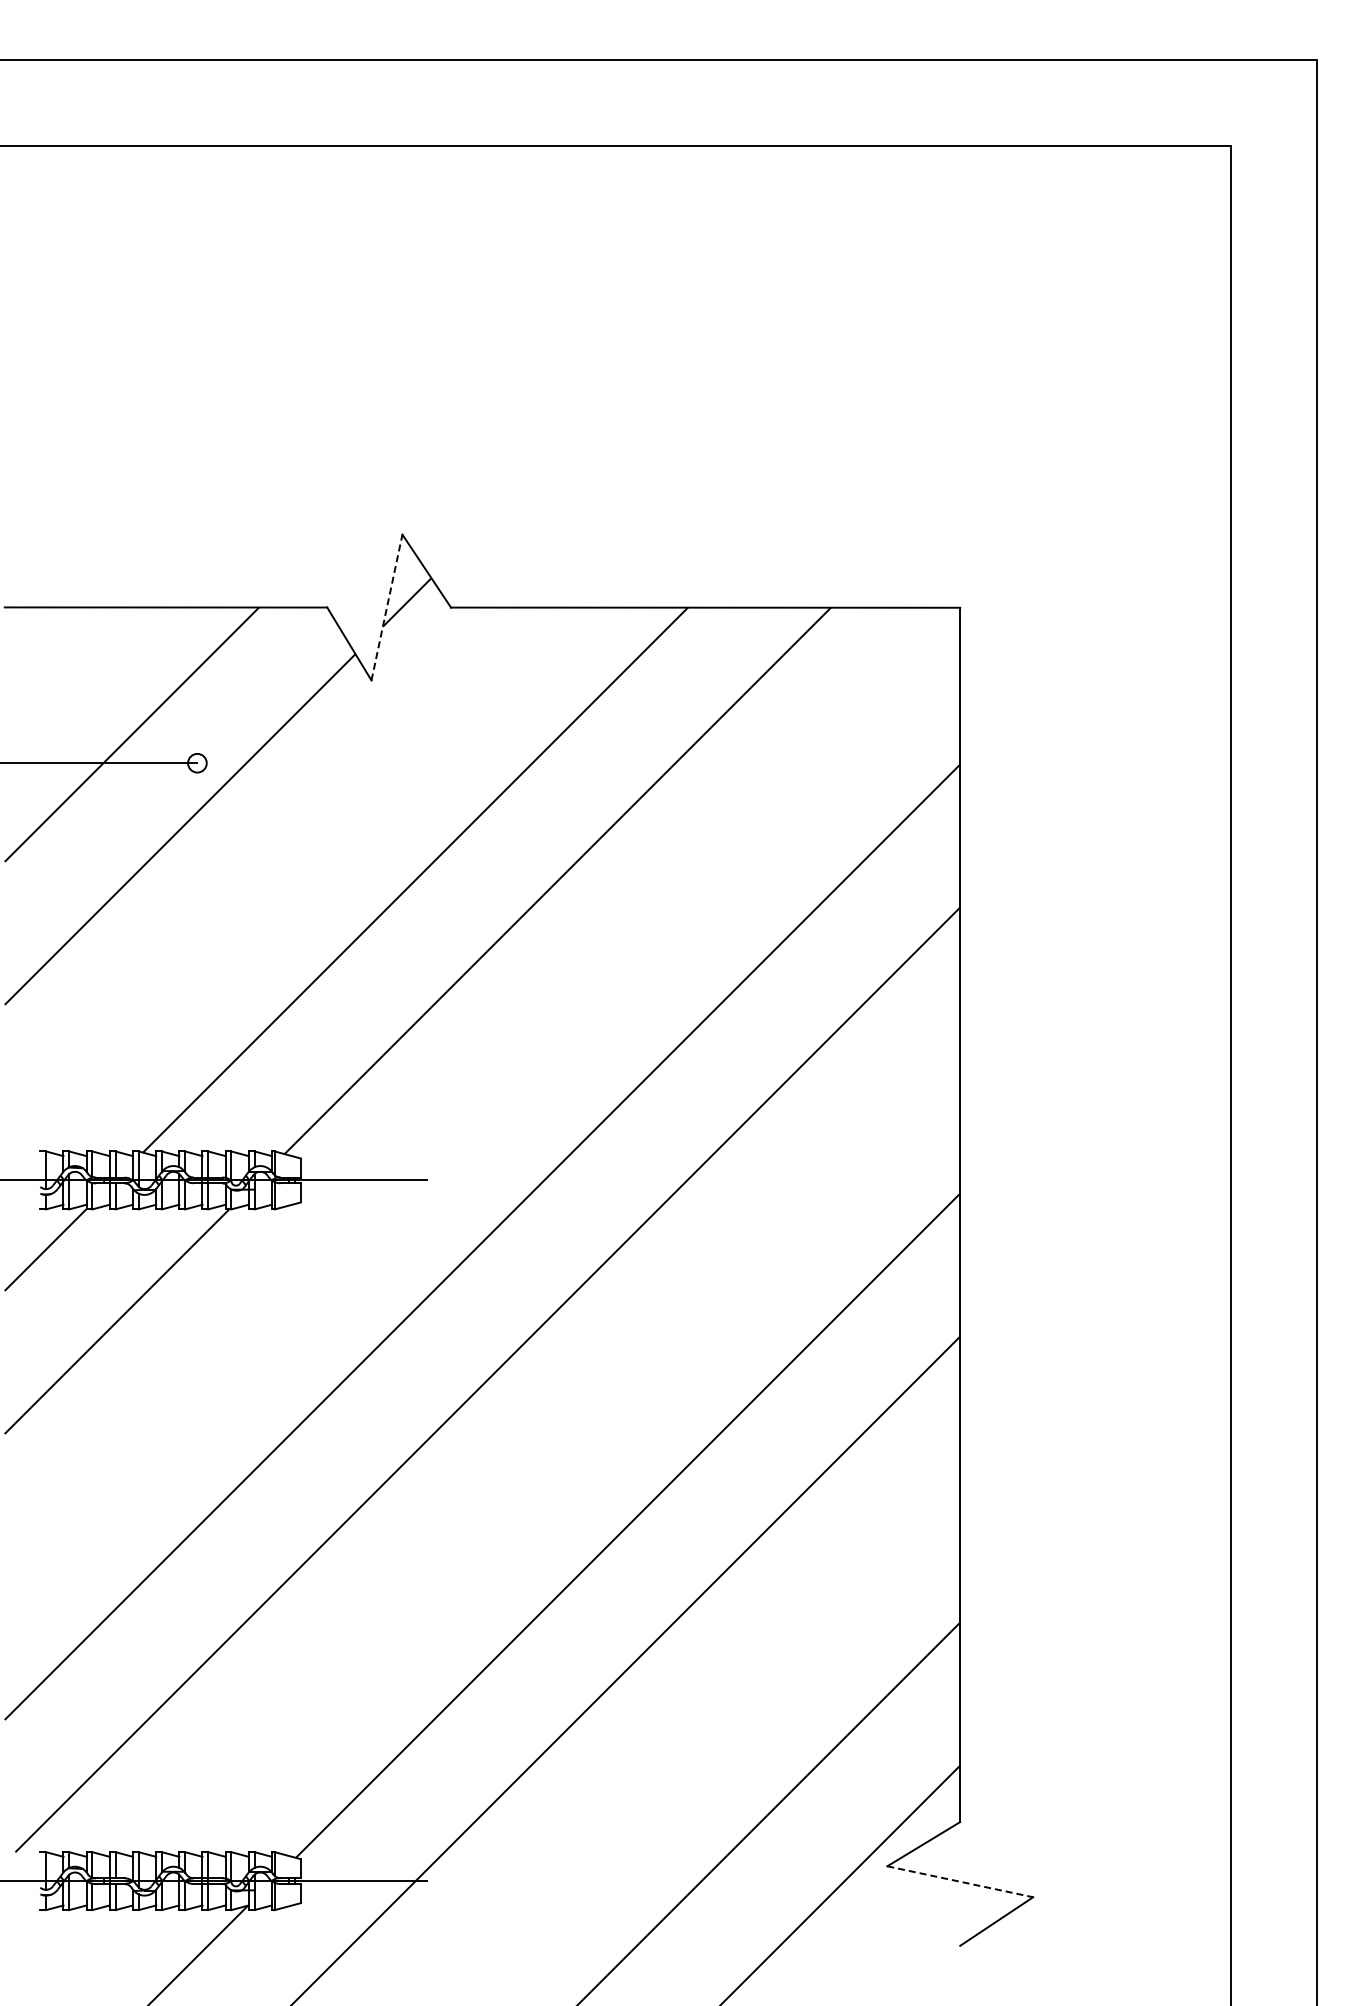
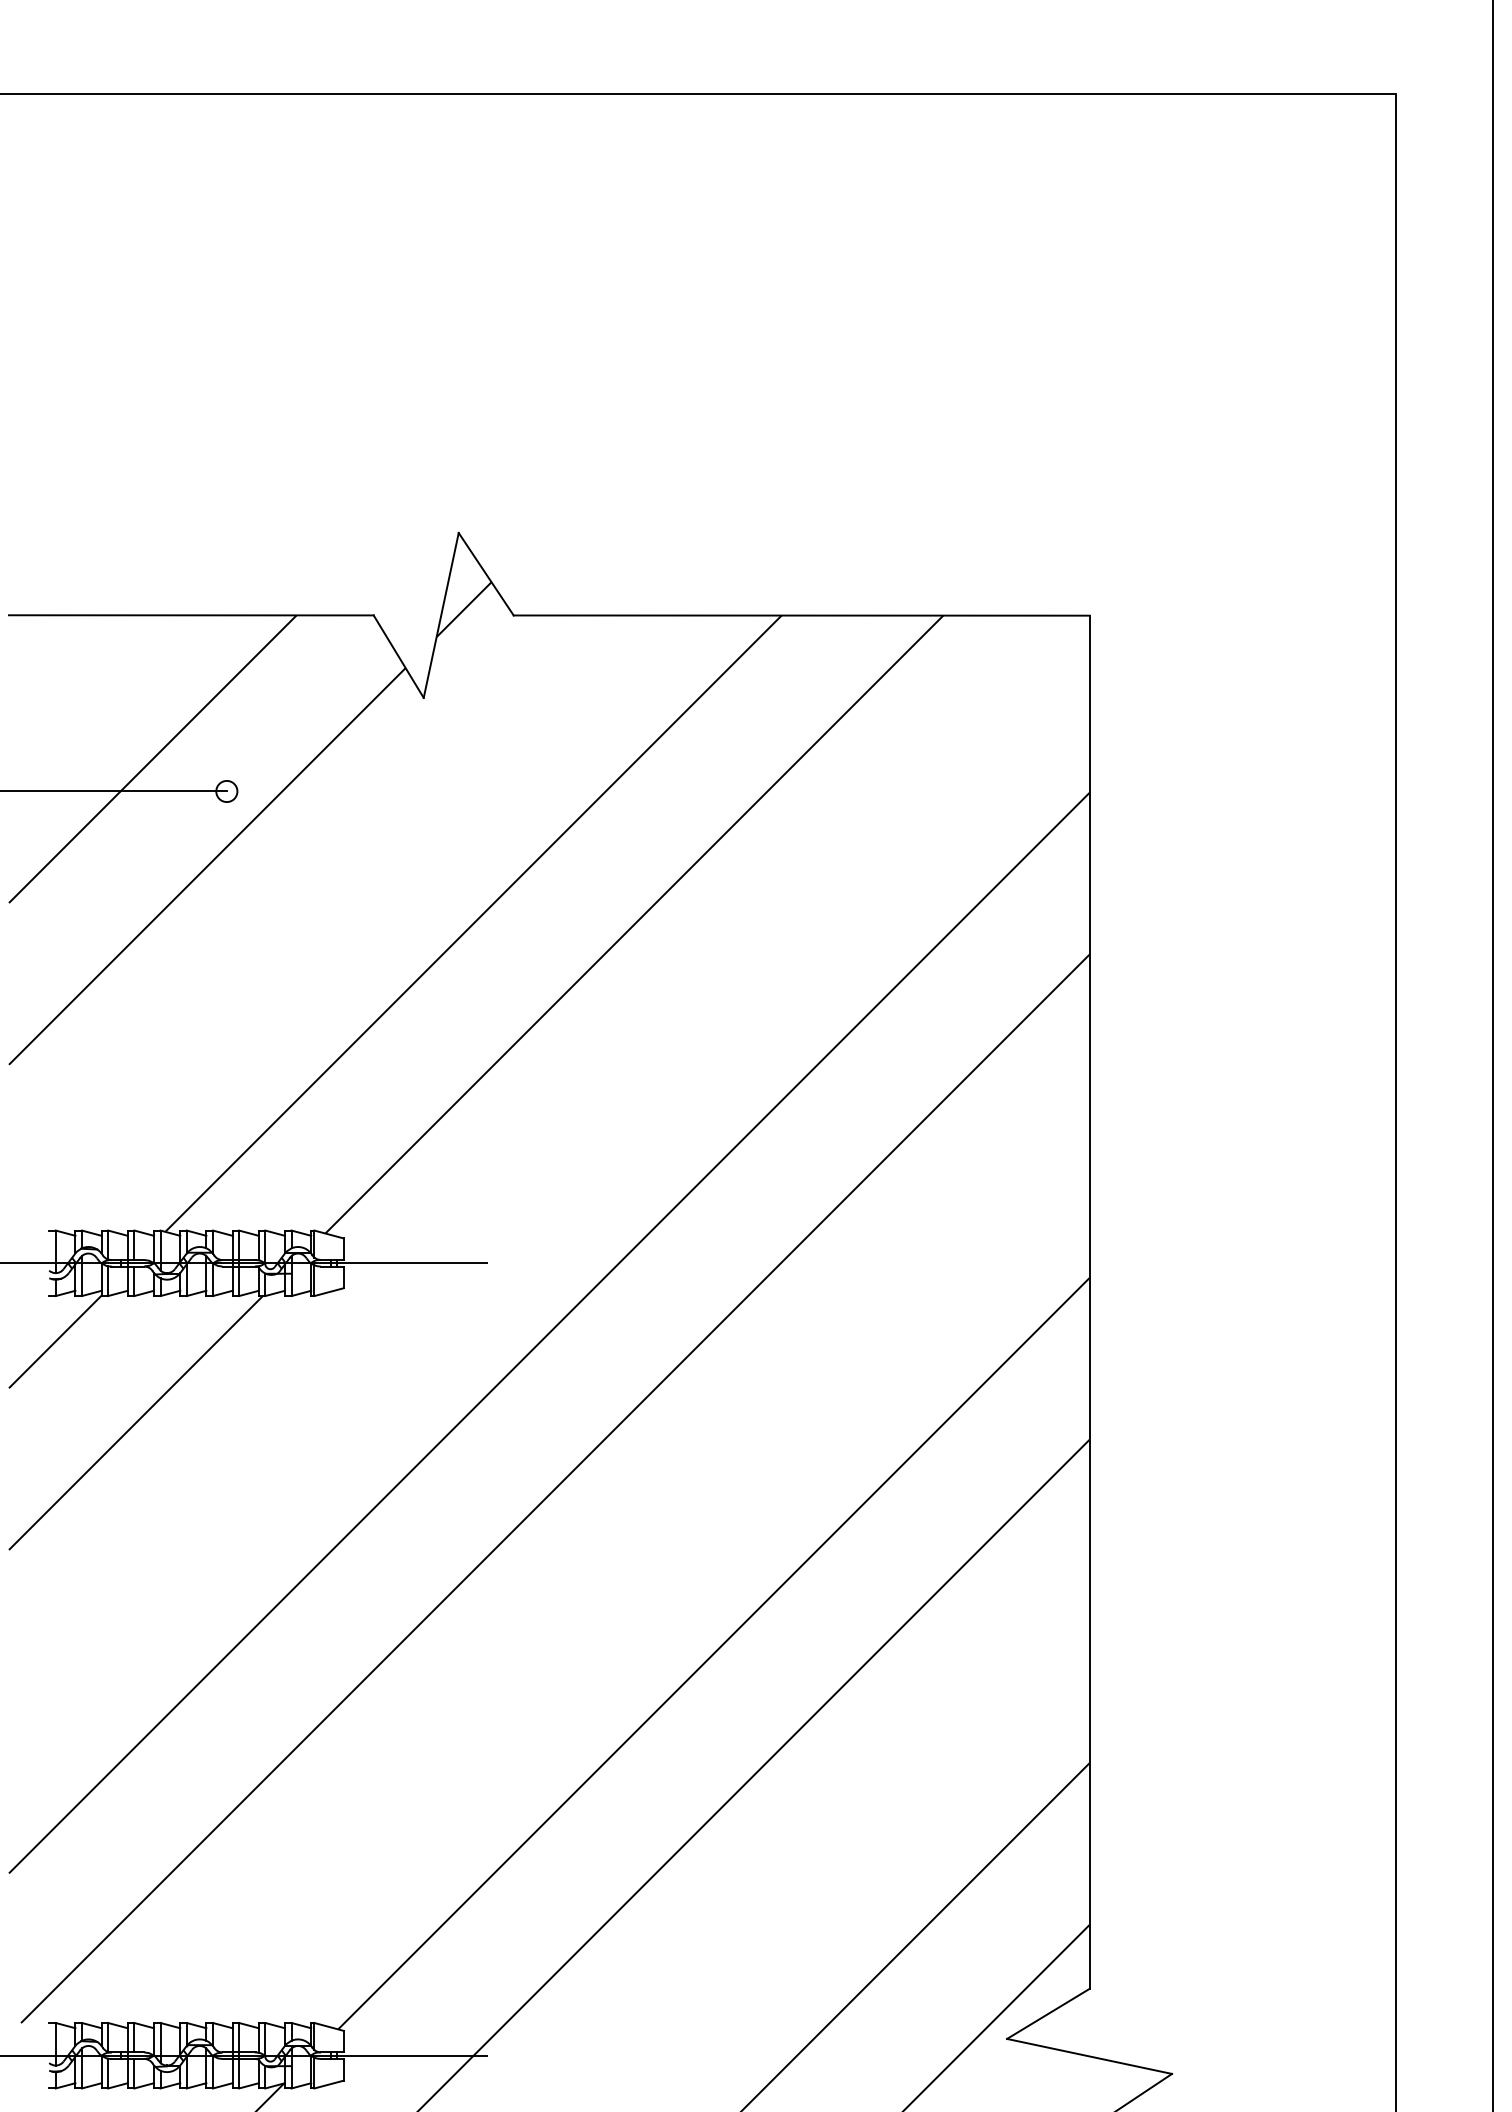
line: (386, 607) -> (440, 615), dashed -> solid
line: (960, 1881) -> (1089, 2056), dashed -> solid

